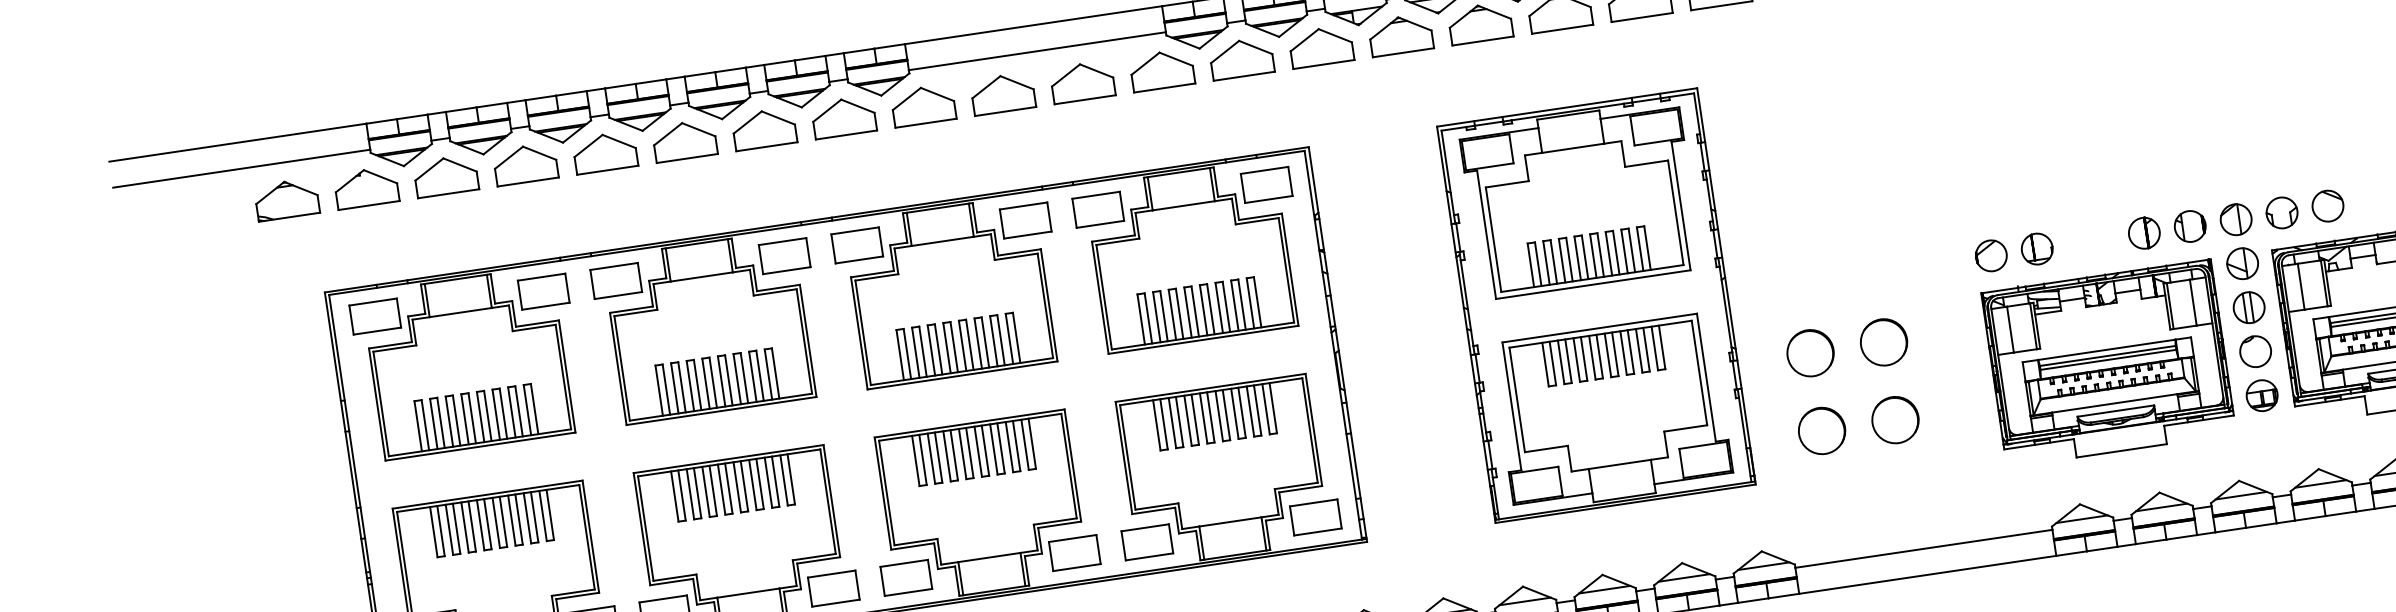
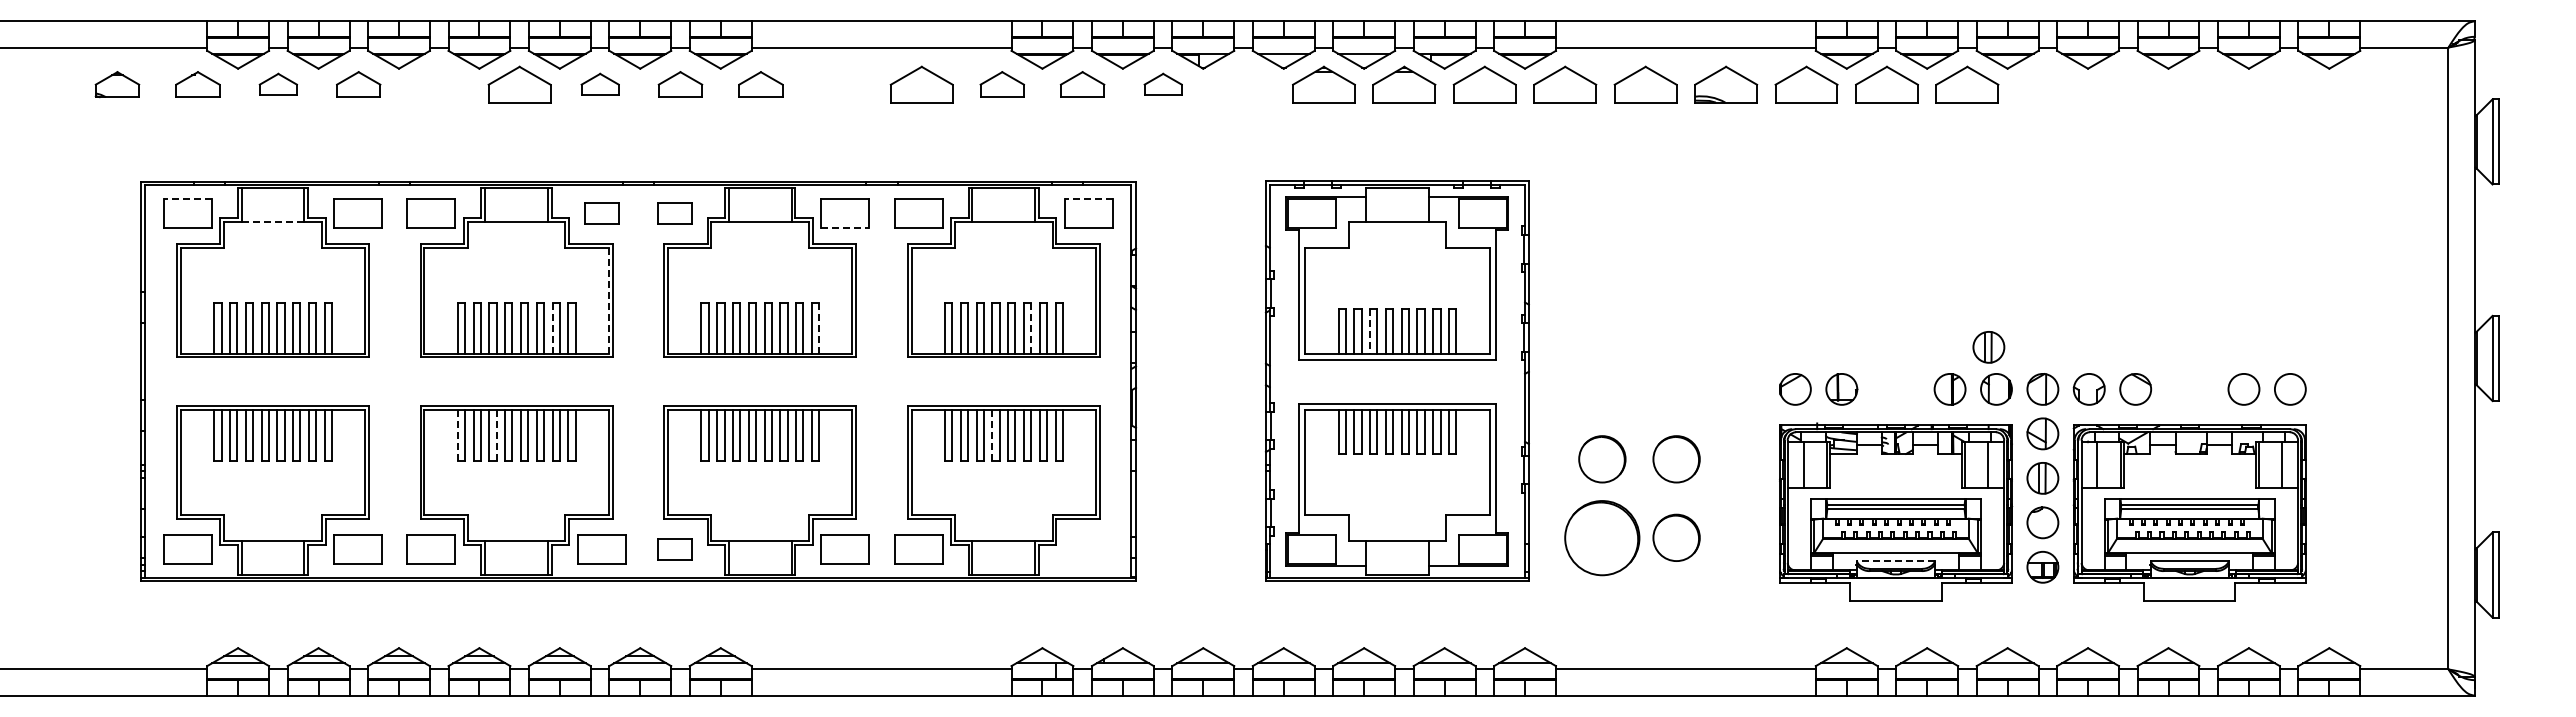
part: (1400, 34) -> (1243, 84), removed
part: (1321, 46) -> (1163, 84), size x0.6
part: (1241, 58) -> (1082, 84), size x0.7
part: (1162, 70) -> (1002, 84), size x0.7
part: (1003, 93) -> (841, 84), removed
part: (922, 105) -> (760, 84), size x0.7
part: (843, 117) -> (680, 84), size x0.7
part: (764, 128) -> (600, 84), size x0.6
part: (605, 152) -> (439, 84), removed
part: (525, 164) -> (358, 84), size x0.7
line: (1264, 170) -> (1088, 198), solid -> dashed
part: (446, 175) -> (278, 84), size x0.6
part: (2176, 186) -> (1988, 347), added
part: (366, 187) -> (197, 84), size x0.7
part: (286, 199) -> (117, 84), size x0.7
line: (1028, 235) -> (845, 228), solid -> dashed
part: (856, 245) -> (674, 213), size x0.7
part: (784, 256) -> (601, 213), size x0.7
line: (1562, 260) -> (1370, 331), solid -> dashed
line: (372, 301) -> (187, 198), solid -> dashed
line: (1226, 306) -> (1031, 327), solid -> dashed
line: (461, 312) -> (273, 221), solid -> dashed
line: (1016, 337) -> (819, 327), solid -> dashed
line: (804, 341) -> (608, 300), solid -> dashed
line: (752, 376) -> (552, 327), solid -> dashed
line: (2115, 411) -> (1895, 561), solid -> dashed
line: (1203, 417) -> (992, 434), solid -> dashed
part: (1822, 430) -> (1602, 537), size x1.6
line: (712, 490) -> (496, 434), solid -> dashed
line: (674, 495) -> (457, 434), solid -> dashed
part: (1315, 517) -> (1088, 549), removed
part: (905, 577) -> (674, 549), size x0.7

